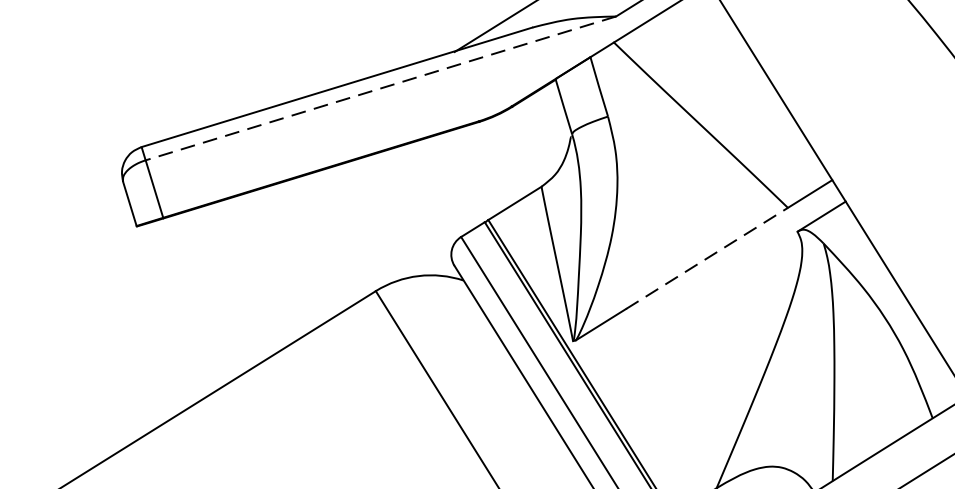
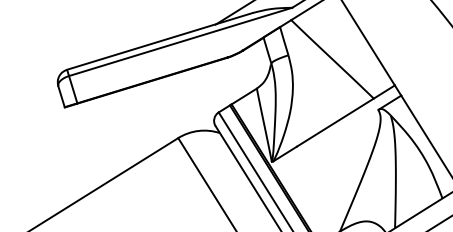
line: (380, 87) -> (180, 41), dashed -> solid
line: (707, 258) -> (335, 122), dashed -> solid

